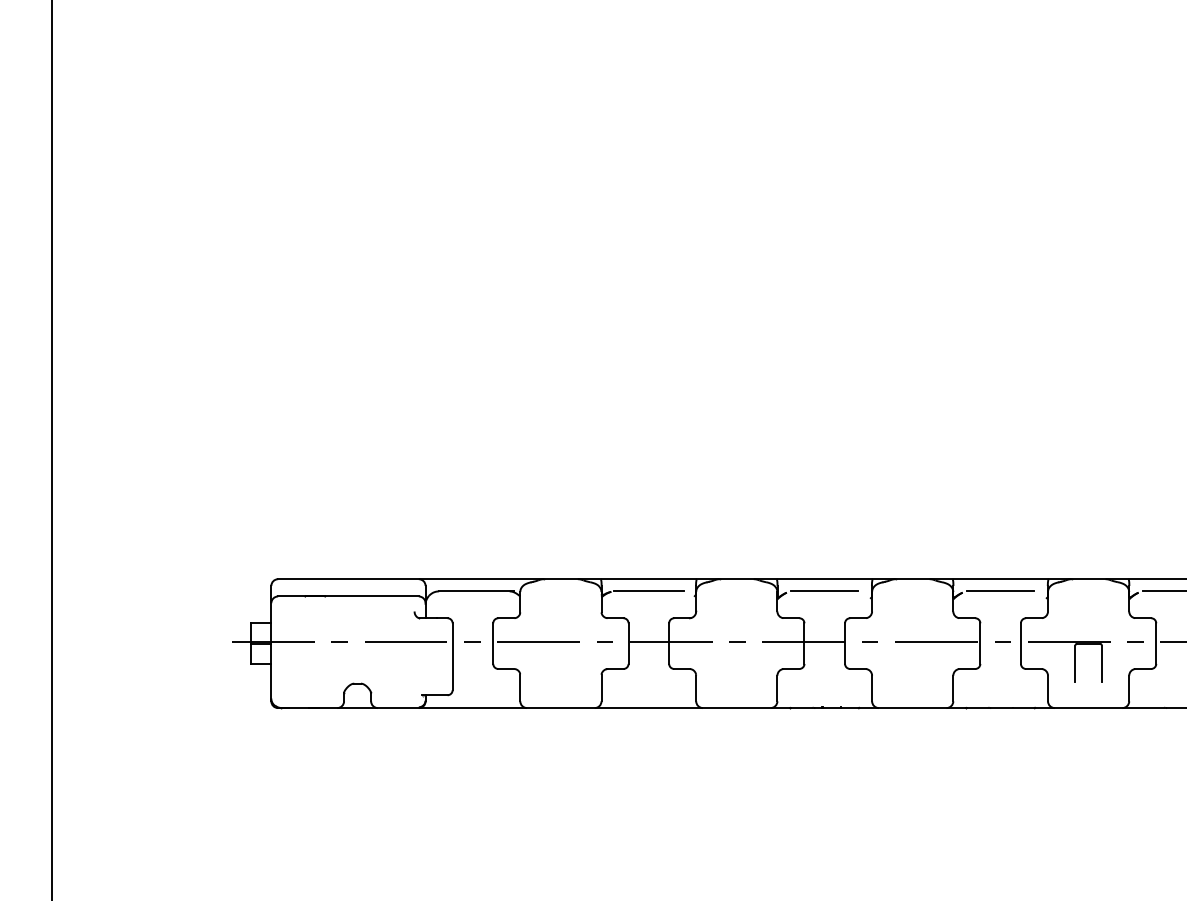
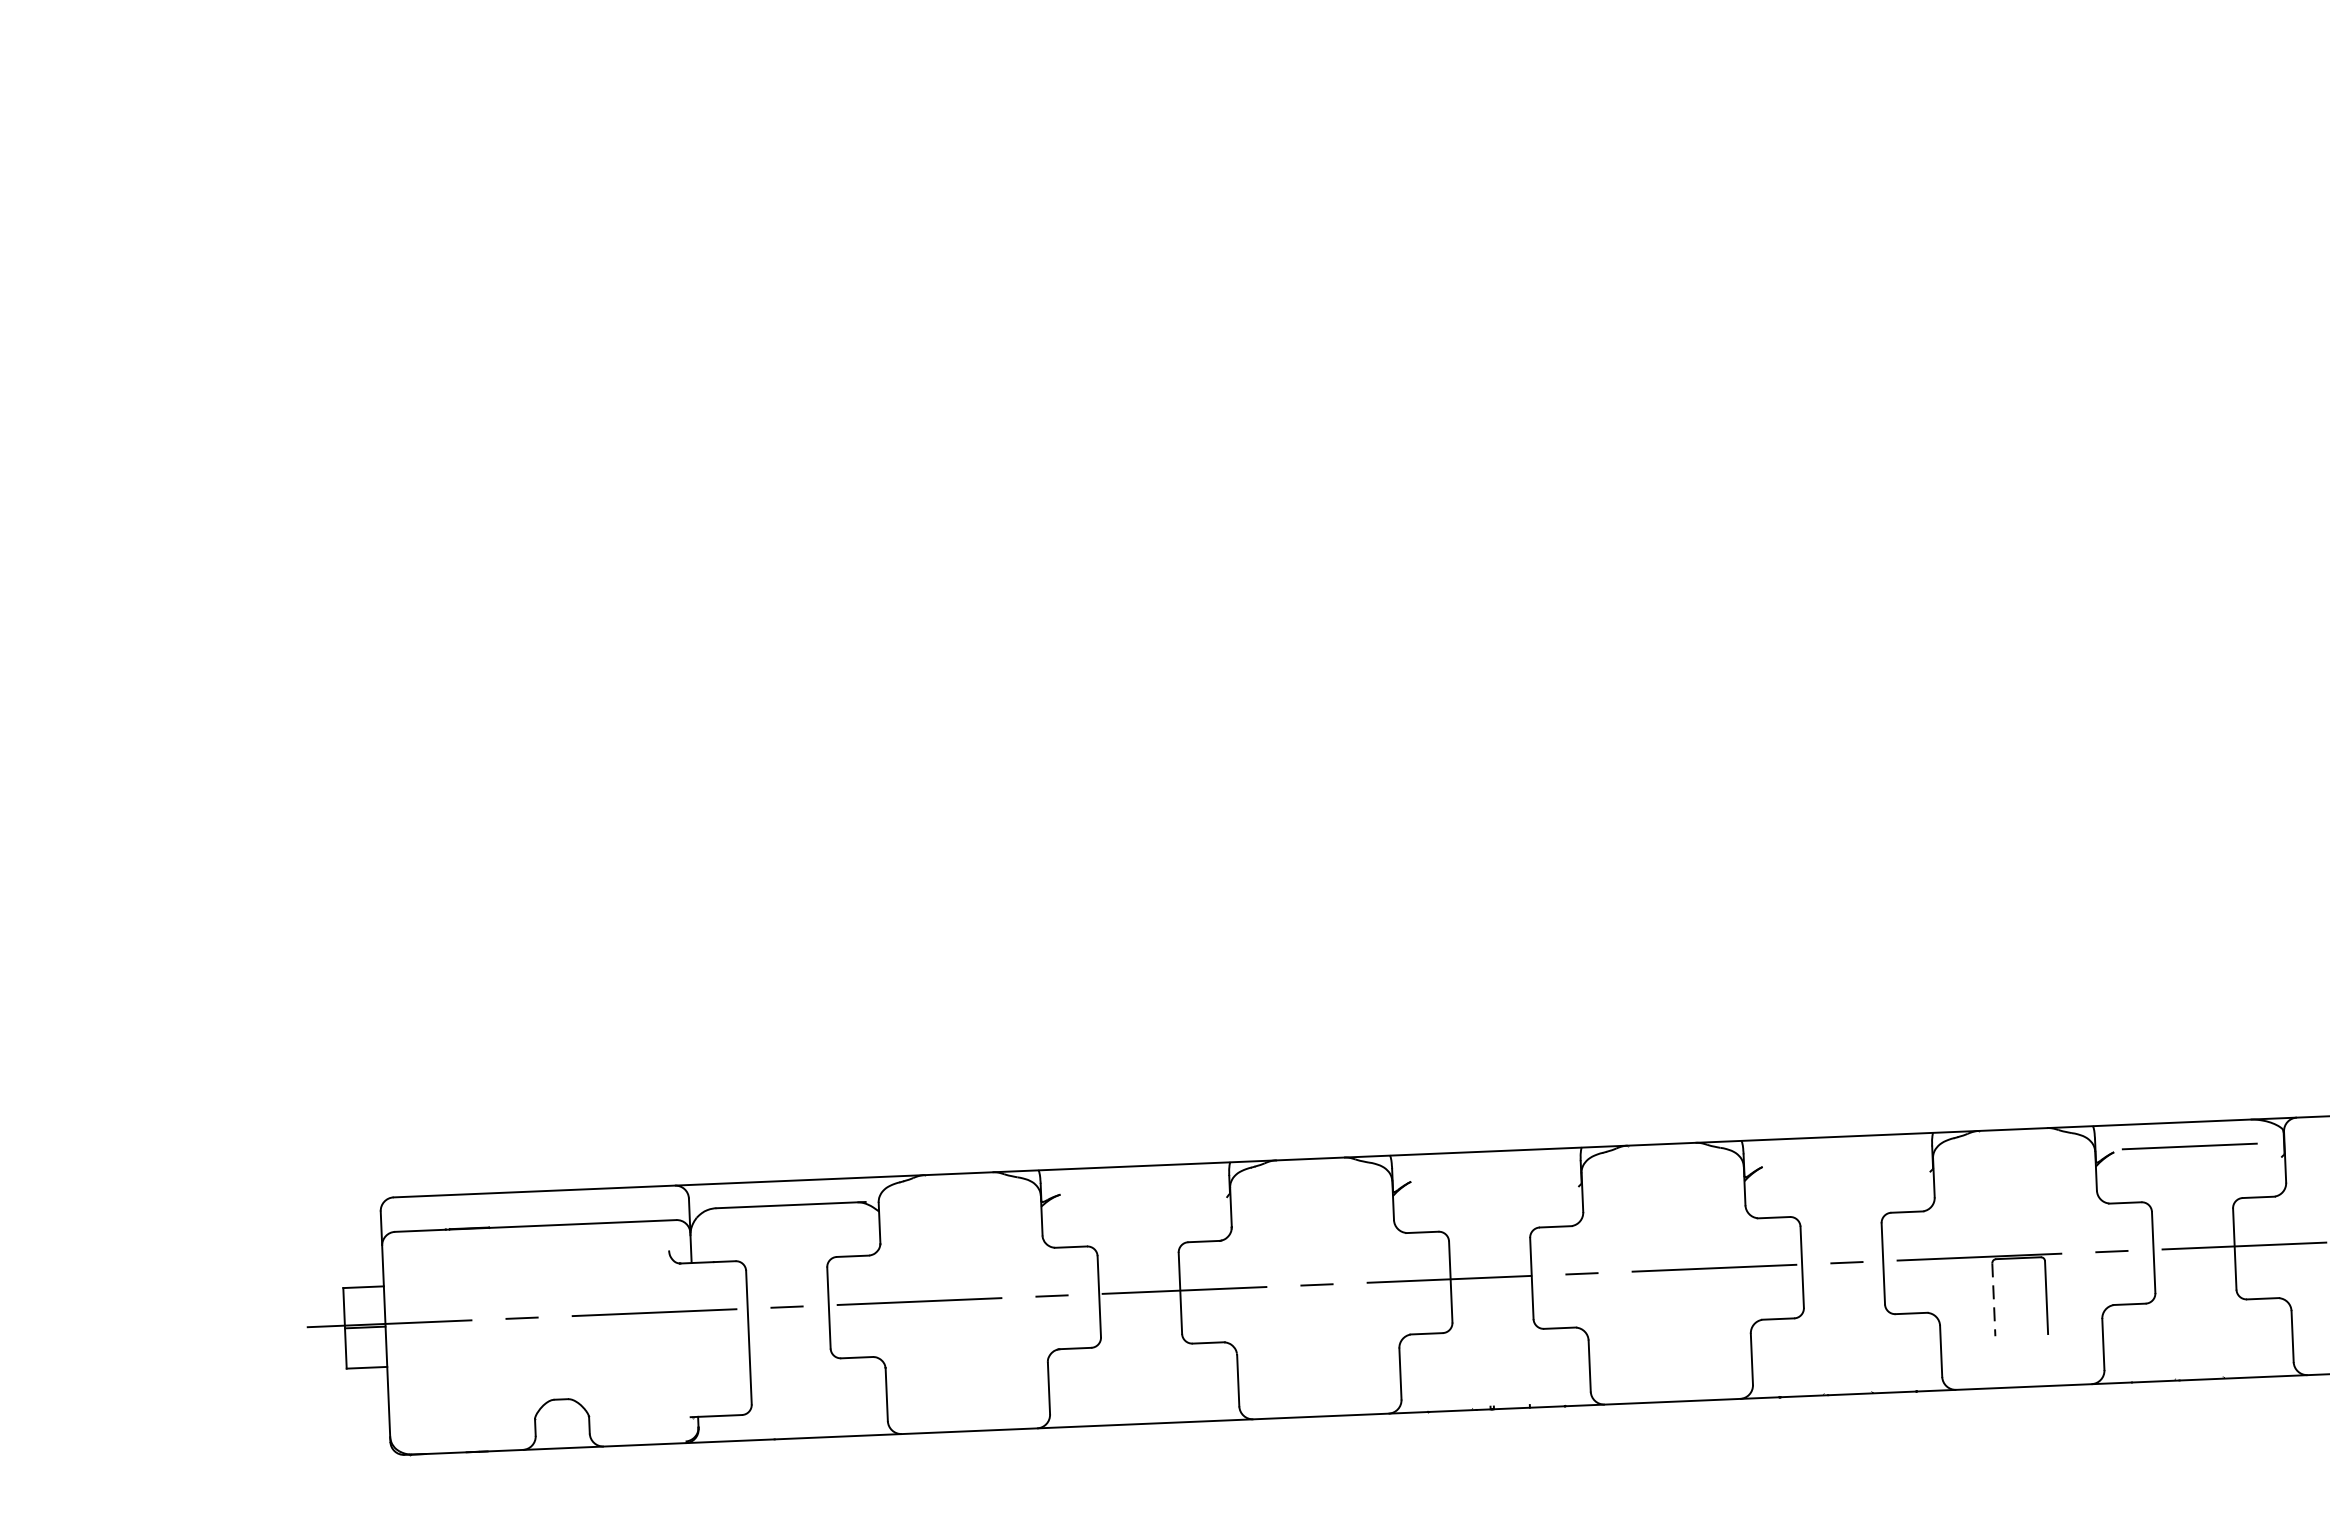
line: (648, 591) -> (1134, 1190), removed
line: (824, 591) -> (1486, 1176), removed
line: (1000, 591) -> (1838, 1161), removed
line: (1075, 664) -> (1994, 1301), solid -> dashed

